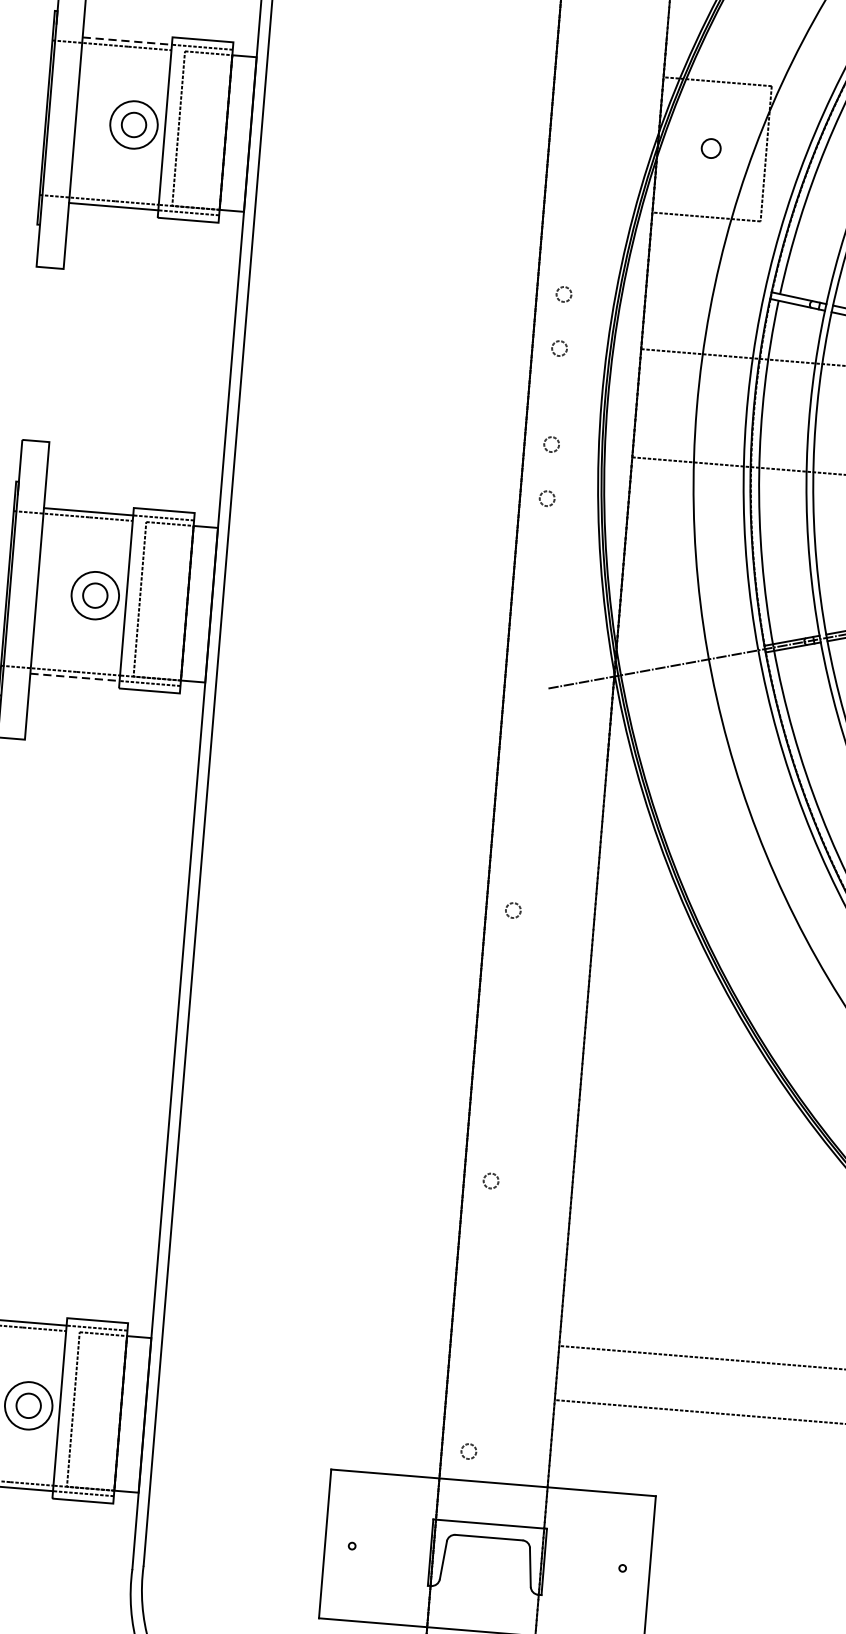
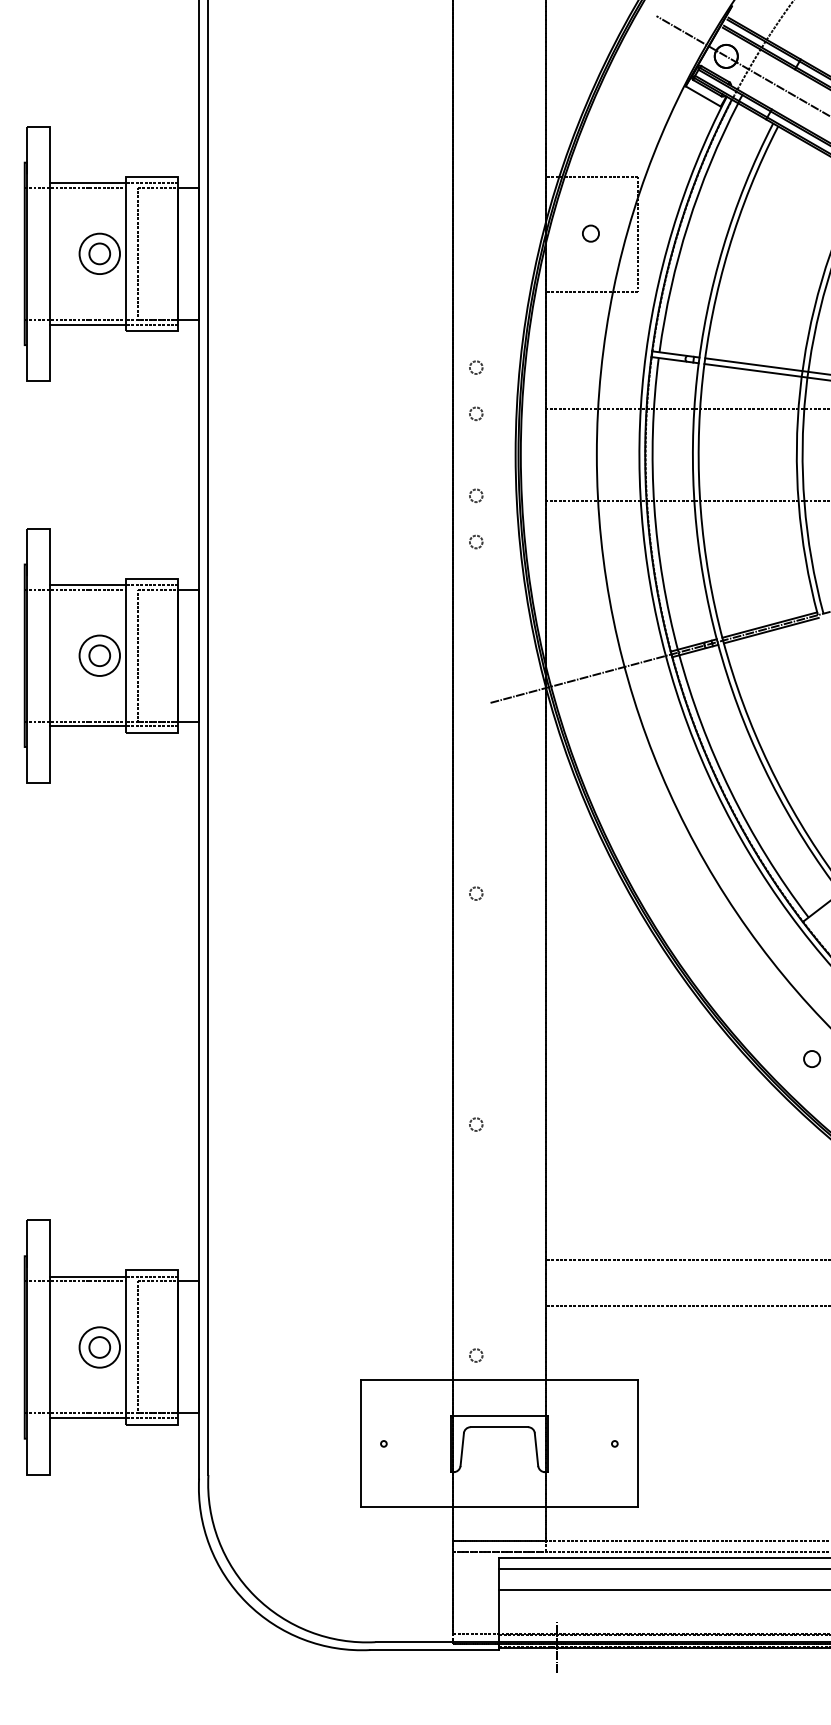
line: (127, 41) -> (88, 183), dashed -> solid
line: (75, 677) -> (88, 726), dashed -> solid

